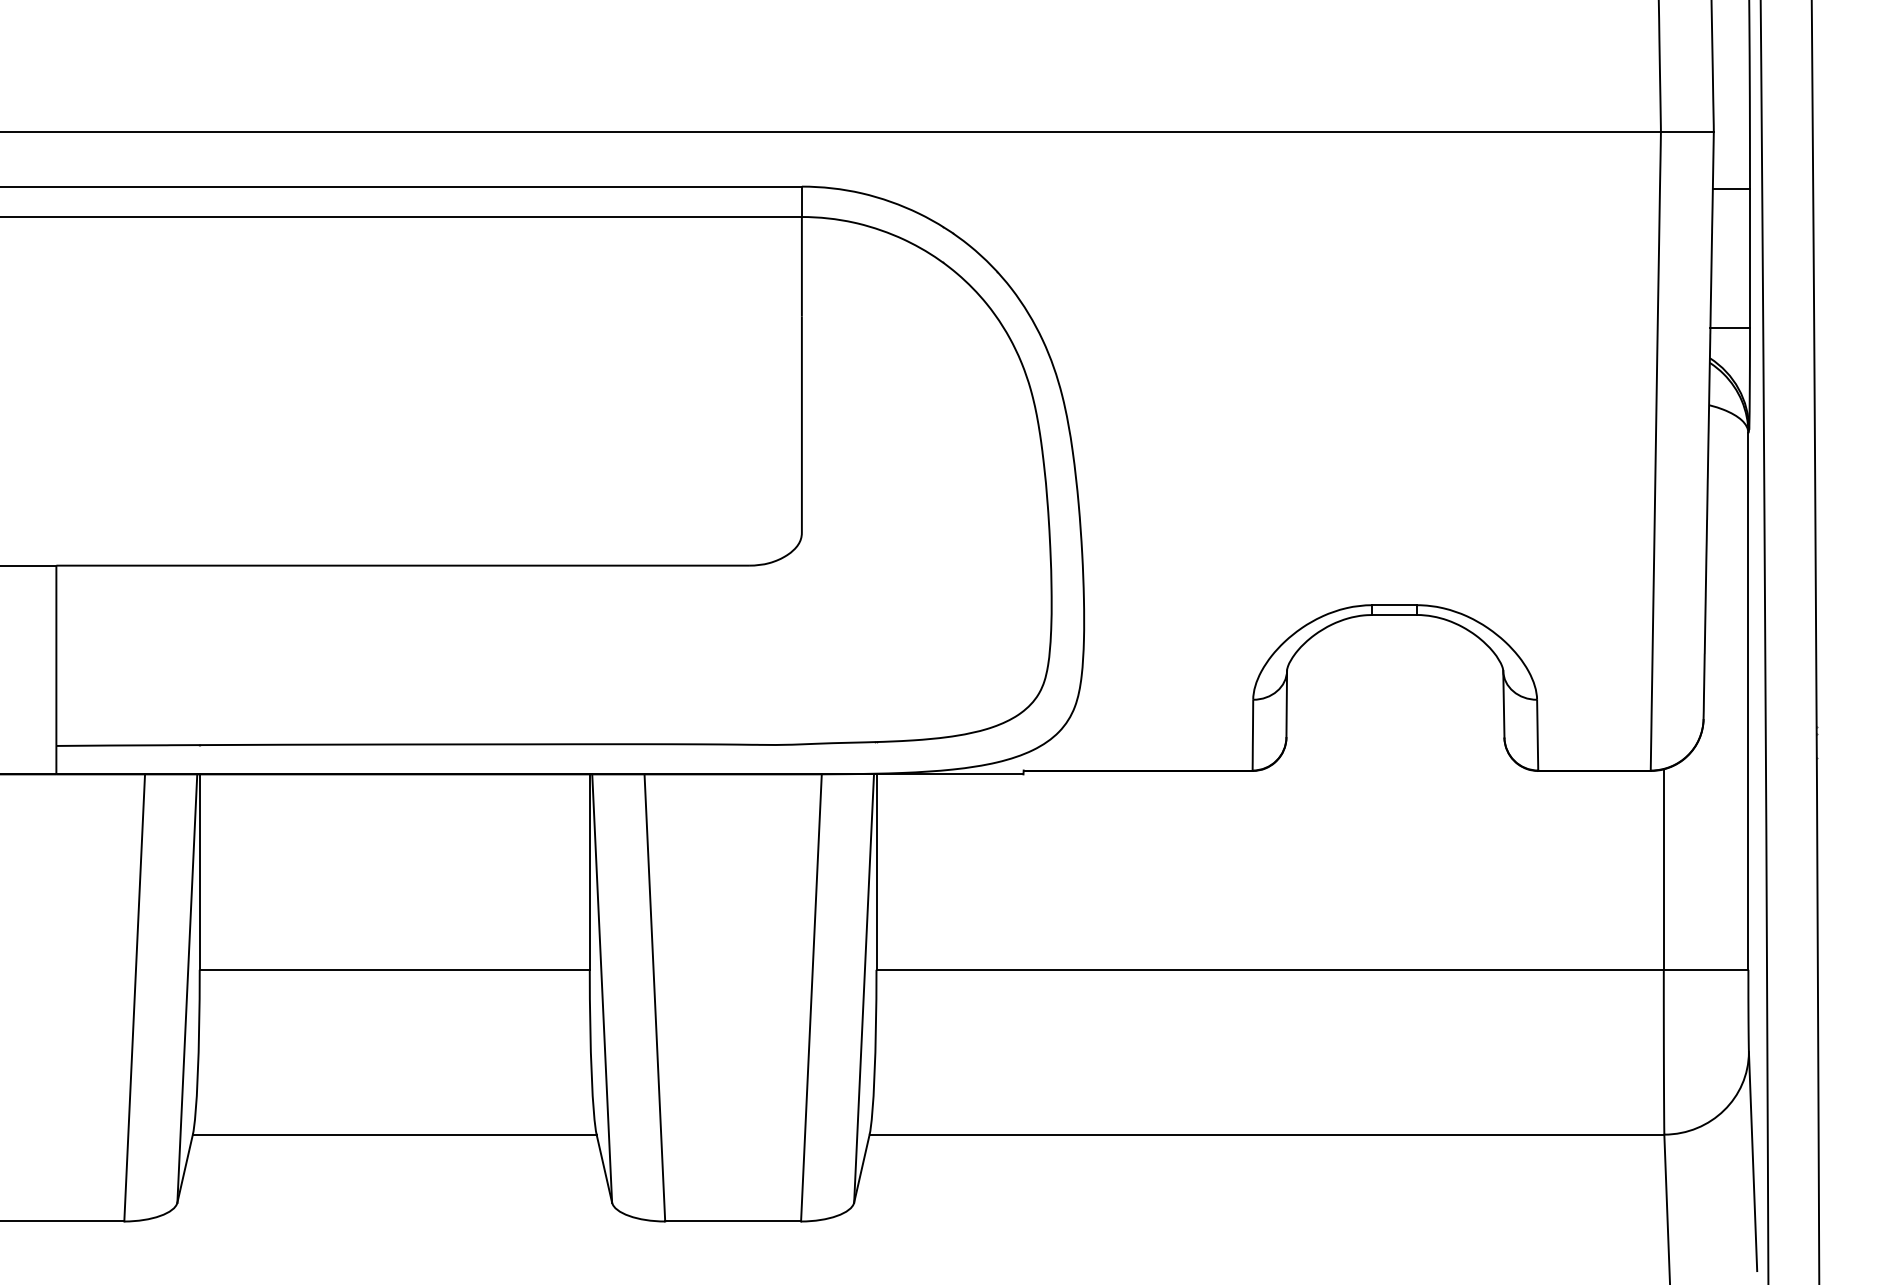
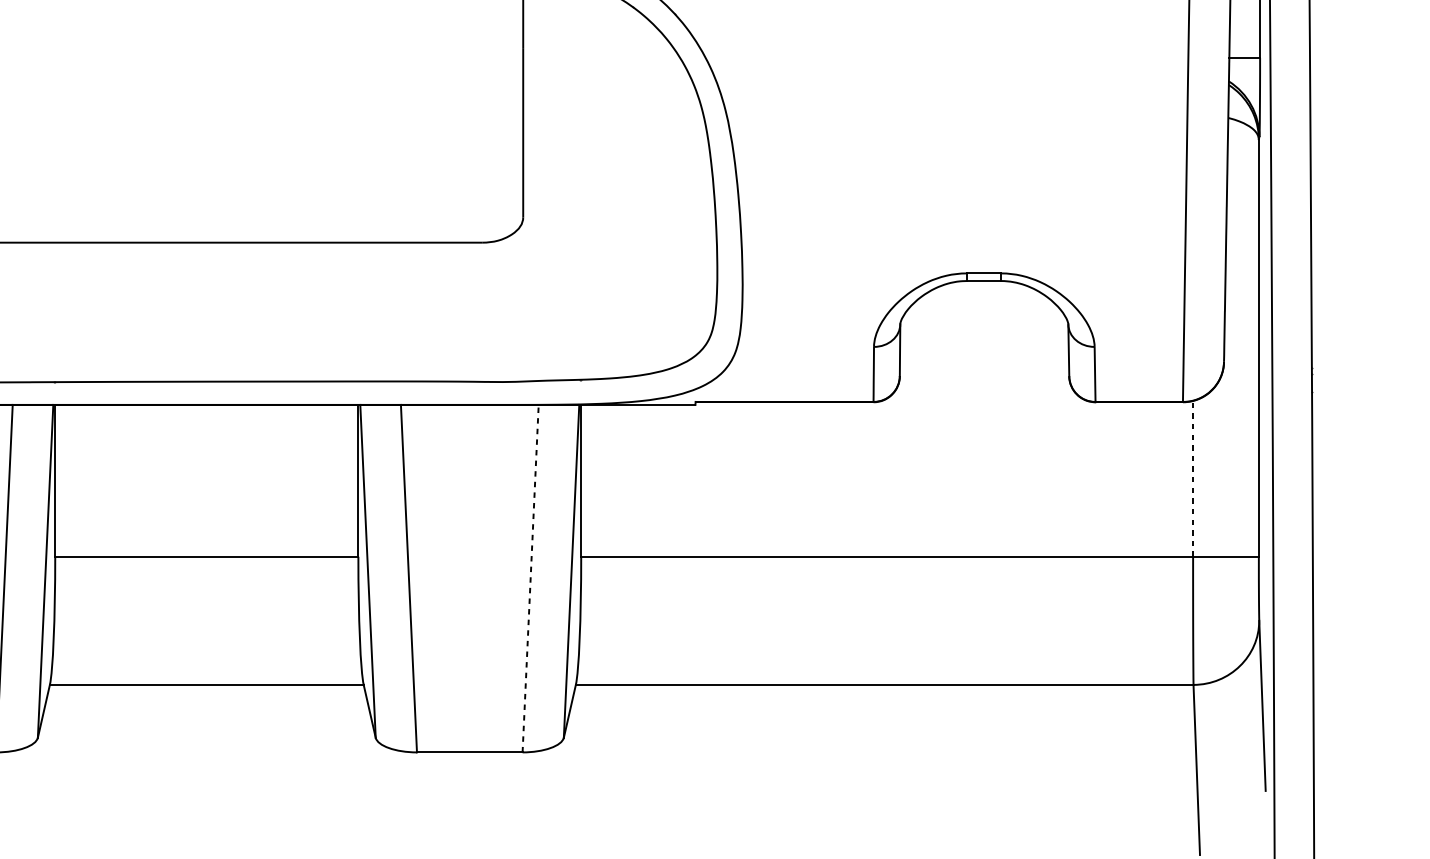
line: (1663, 869) -> (1192, 478), solid -> dashed
line: (811, 997) -> (530, 578), solid -> dashed

